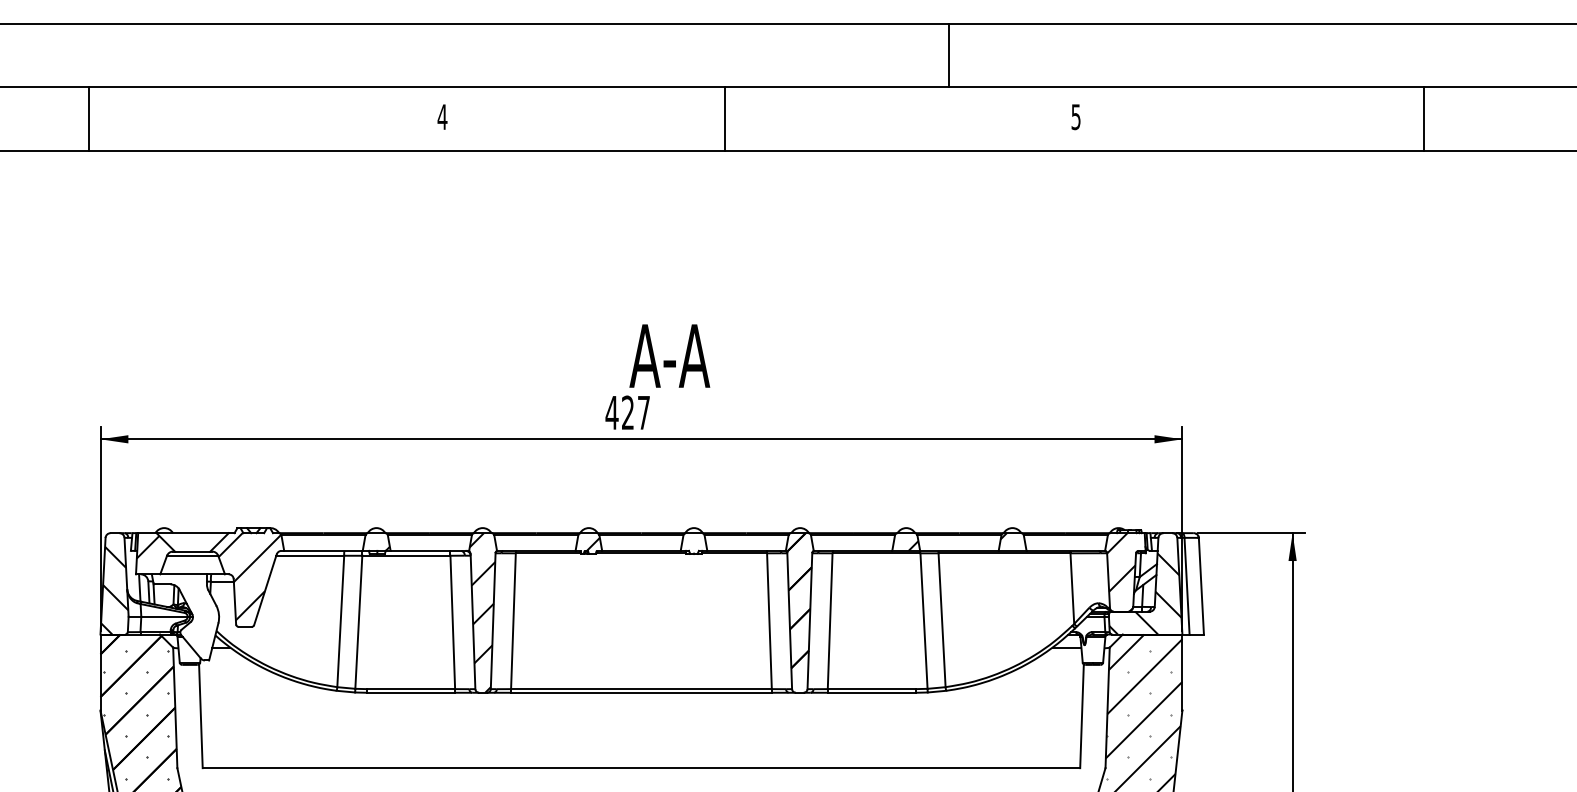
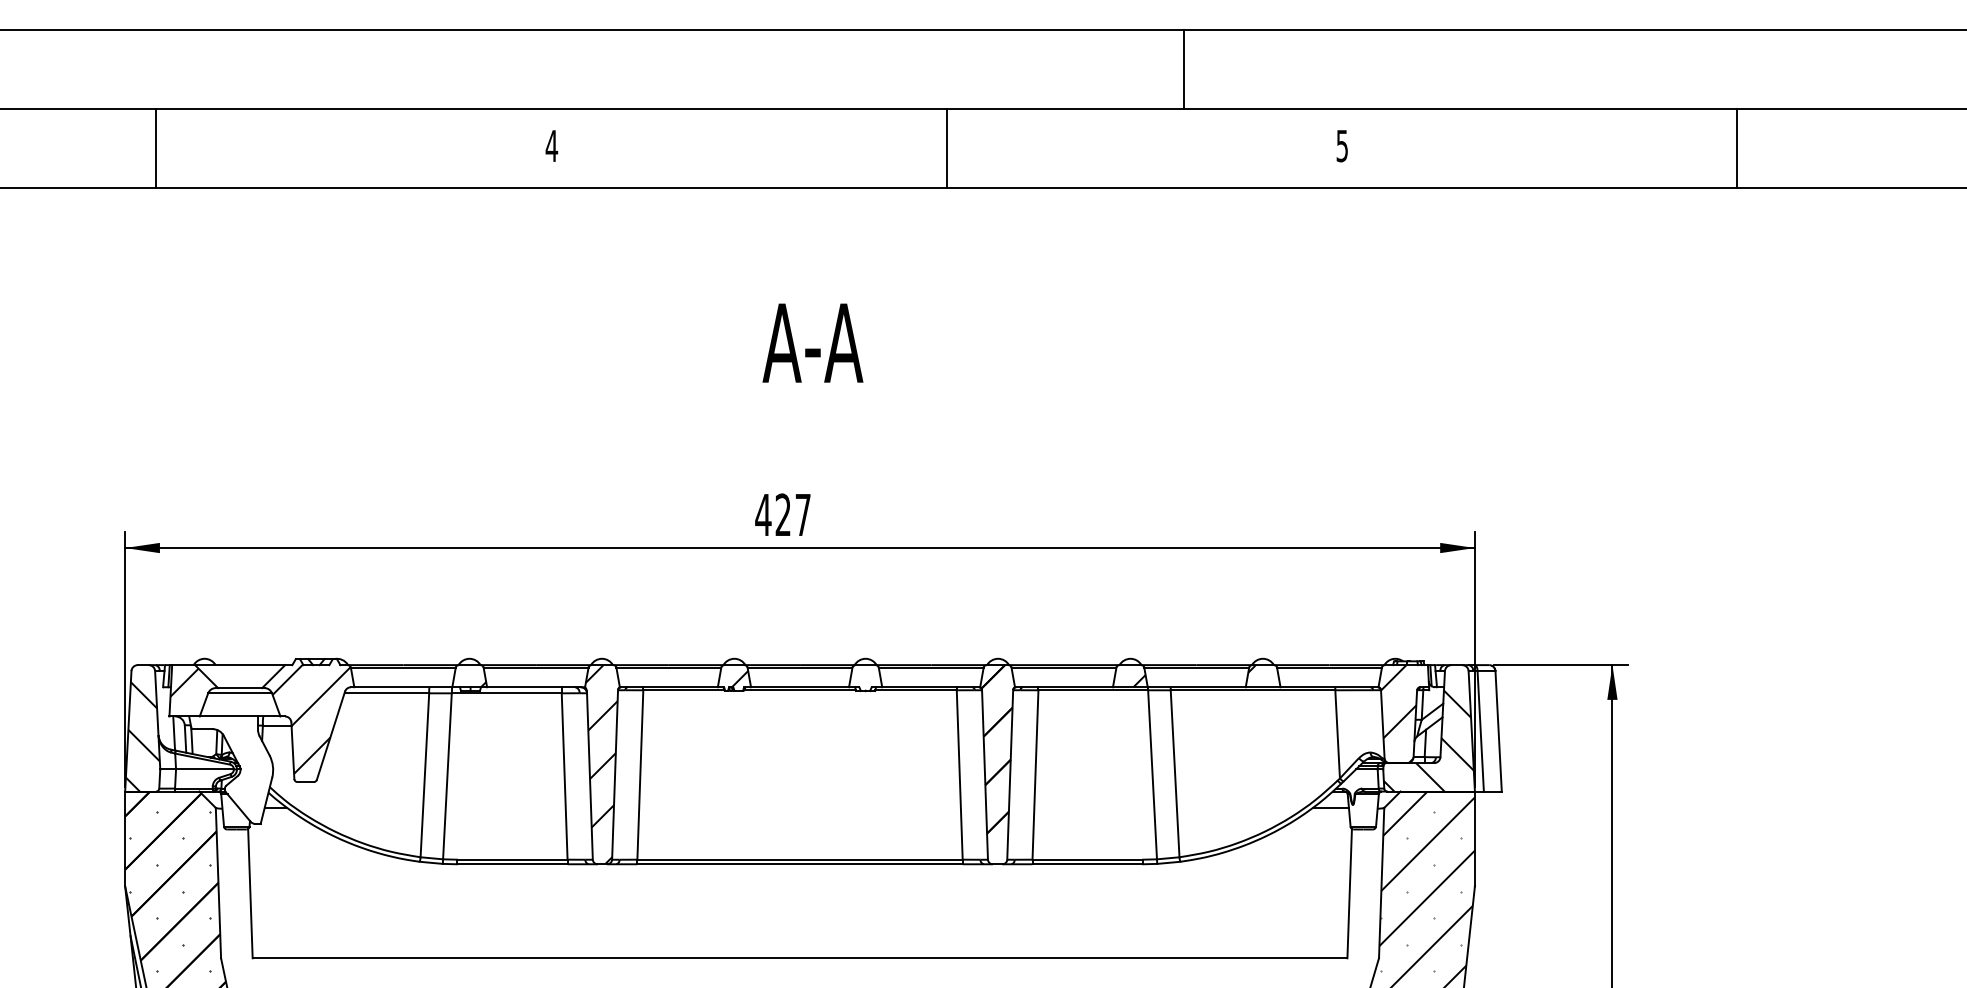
line: (88, 118) -> (156, 147), moved
line: (724, 118) -> (946, 147), moved
line: (1424, 118) -> (1737, 147), moved
text: (669, 355) -> (812, 342), moved

